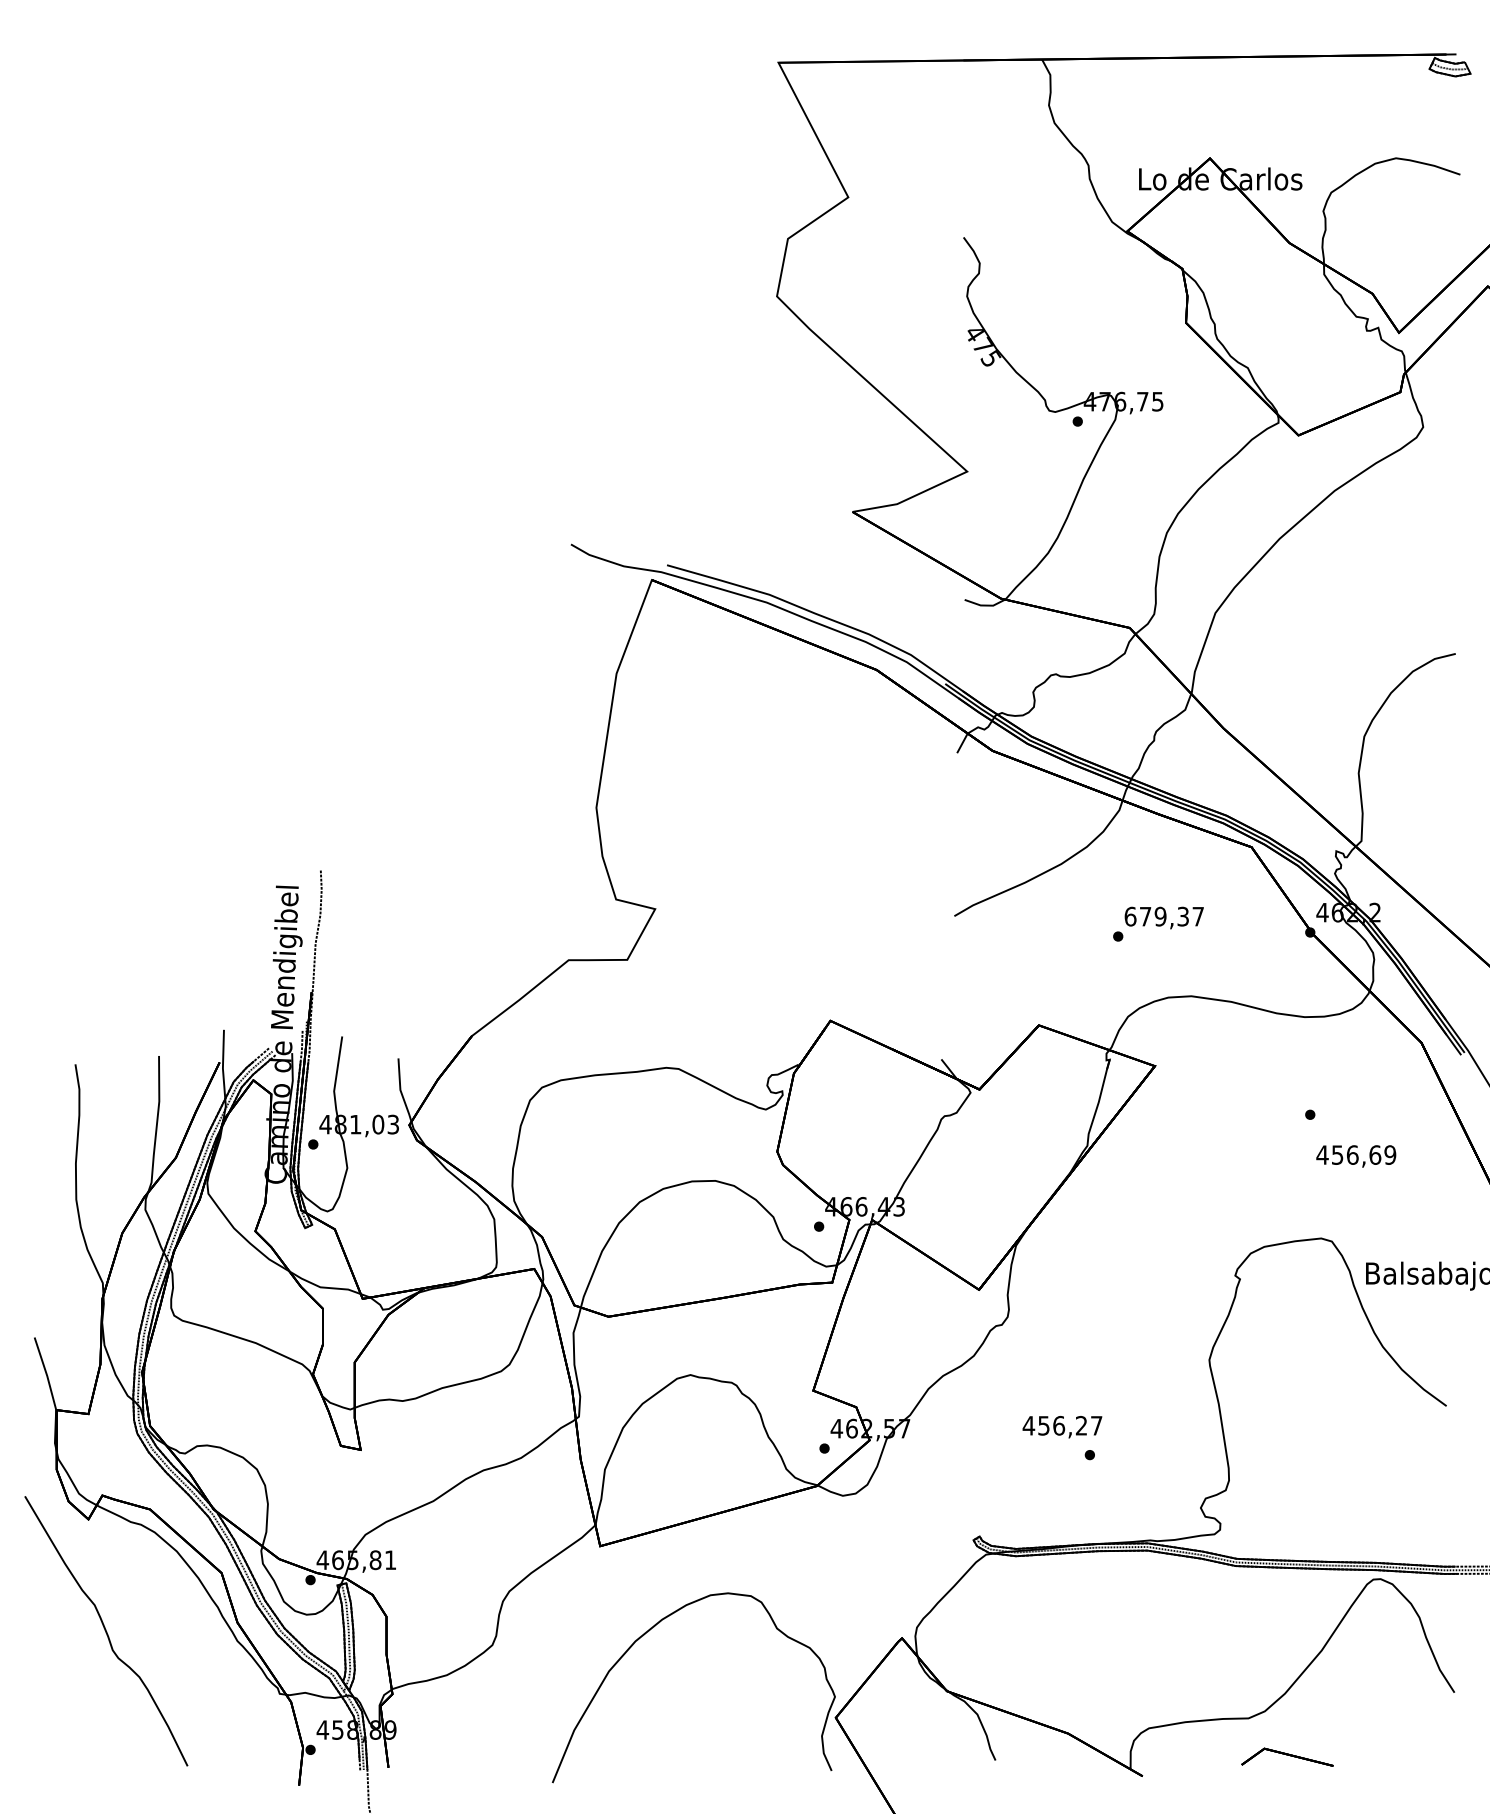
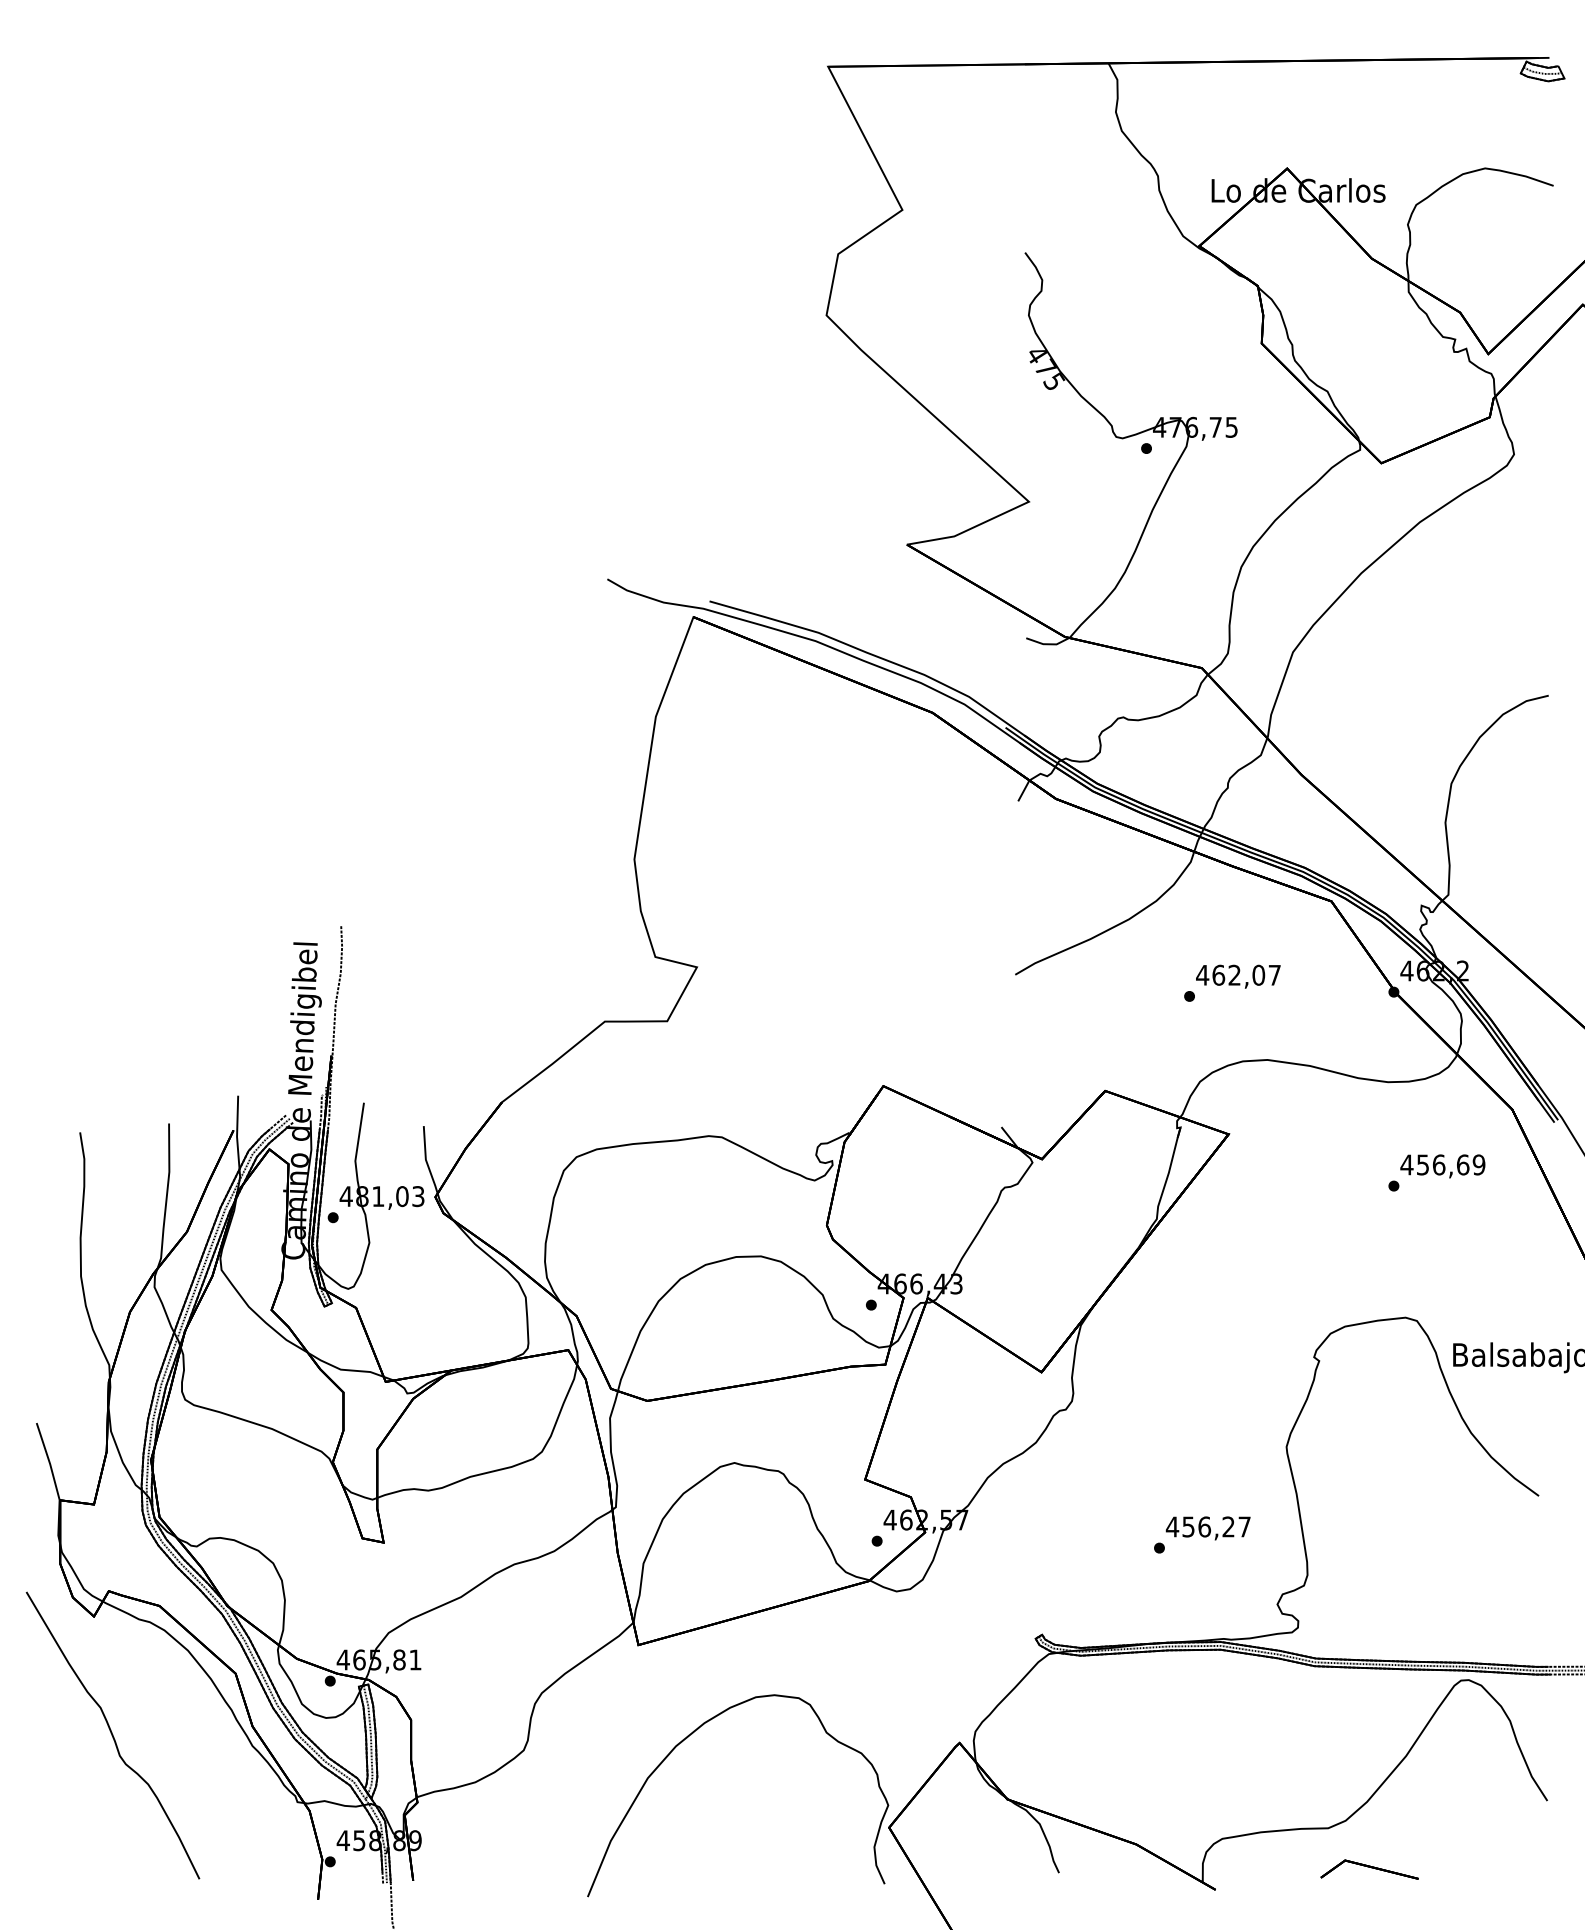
text: (1156, 915) -> (1230, 974), 679,37 -> 462,07
text: (1355, 1156) -> (1442, 1166), moved
text: (1061, 1427) -> (1207, 1528), moved

